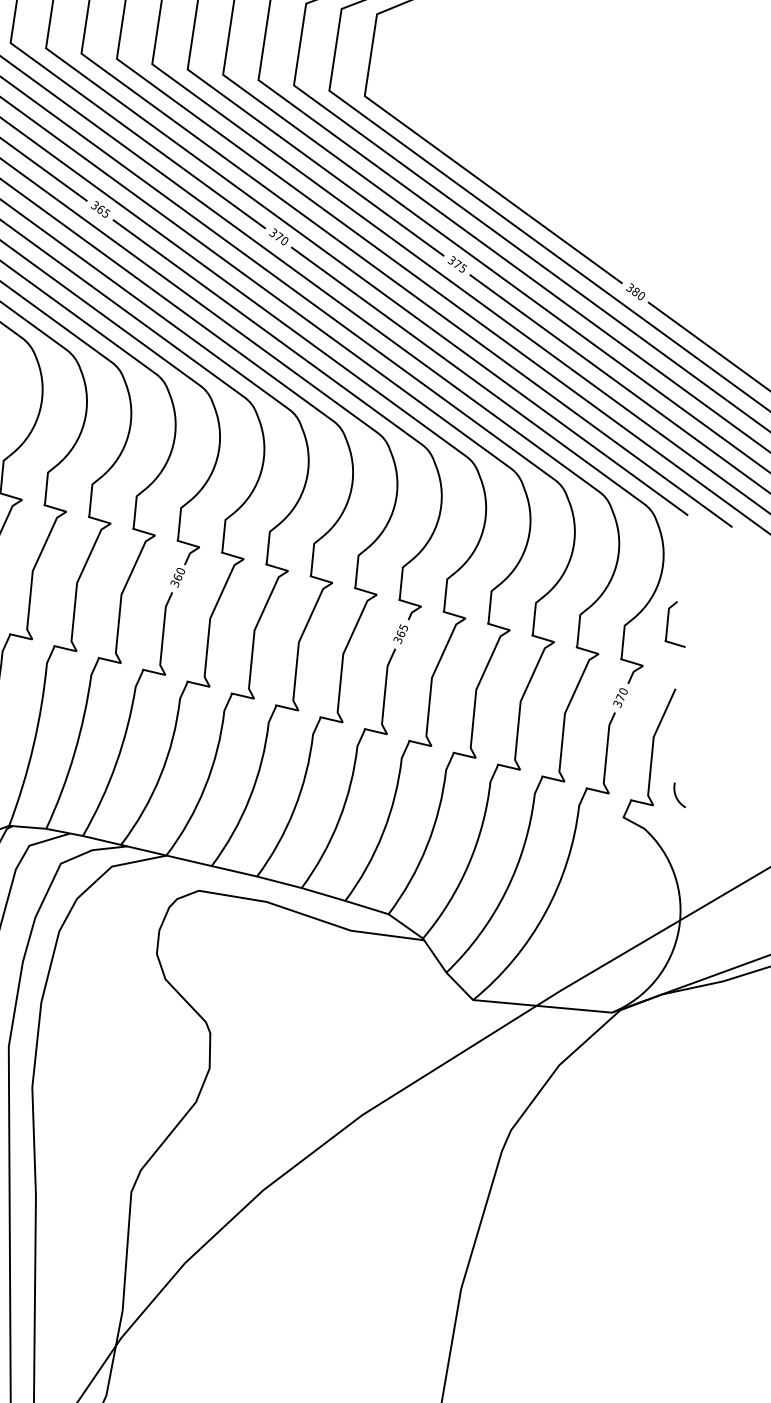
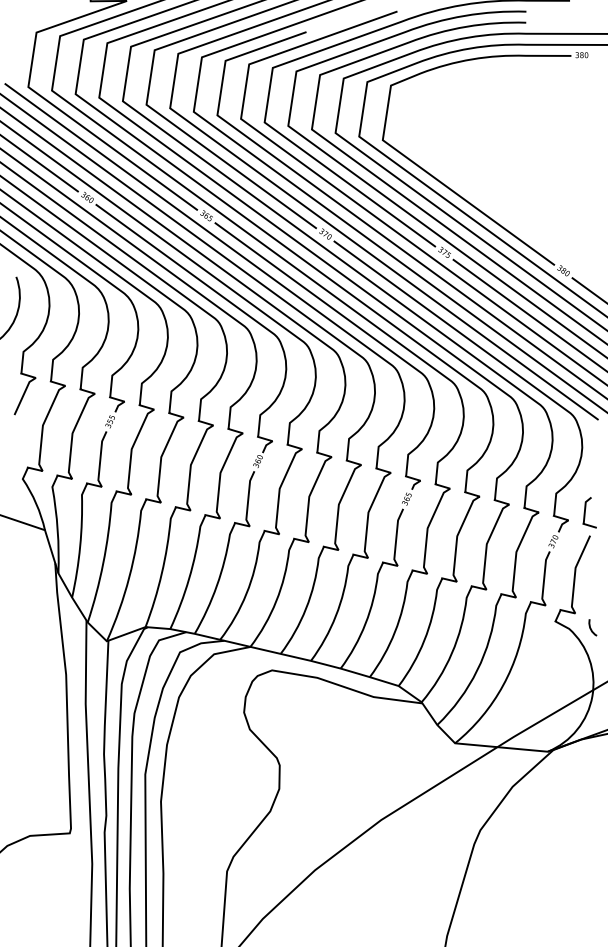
curve: (668, 624) -> (585, 512), moved
curve: (677, 796) -> (591, 628), moved

